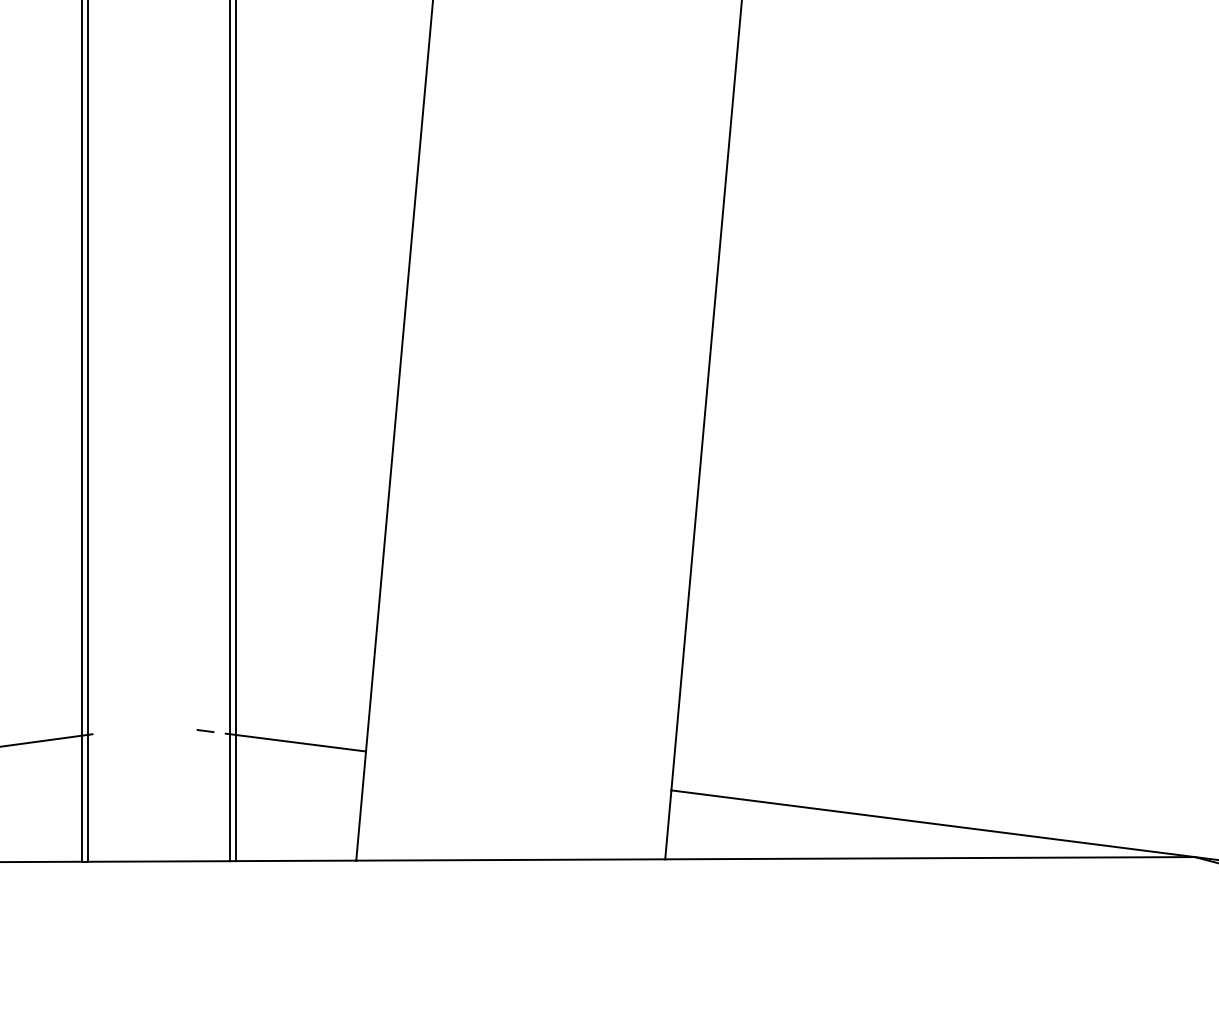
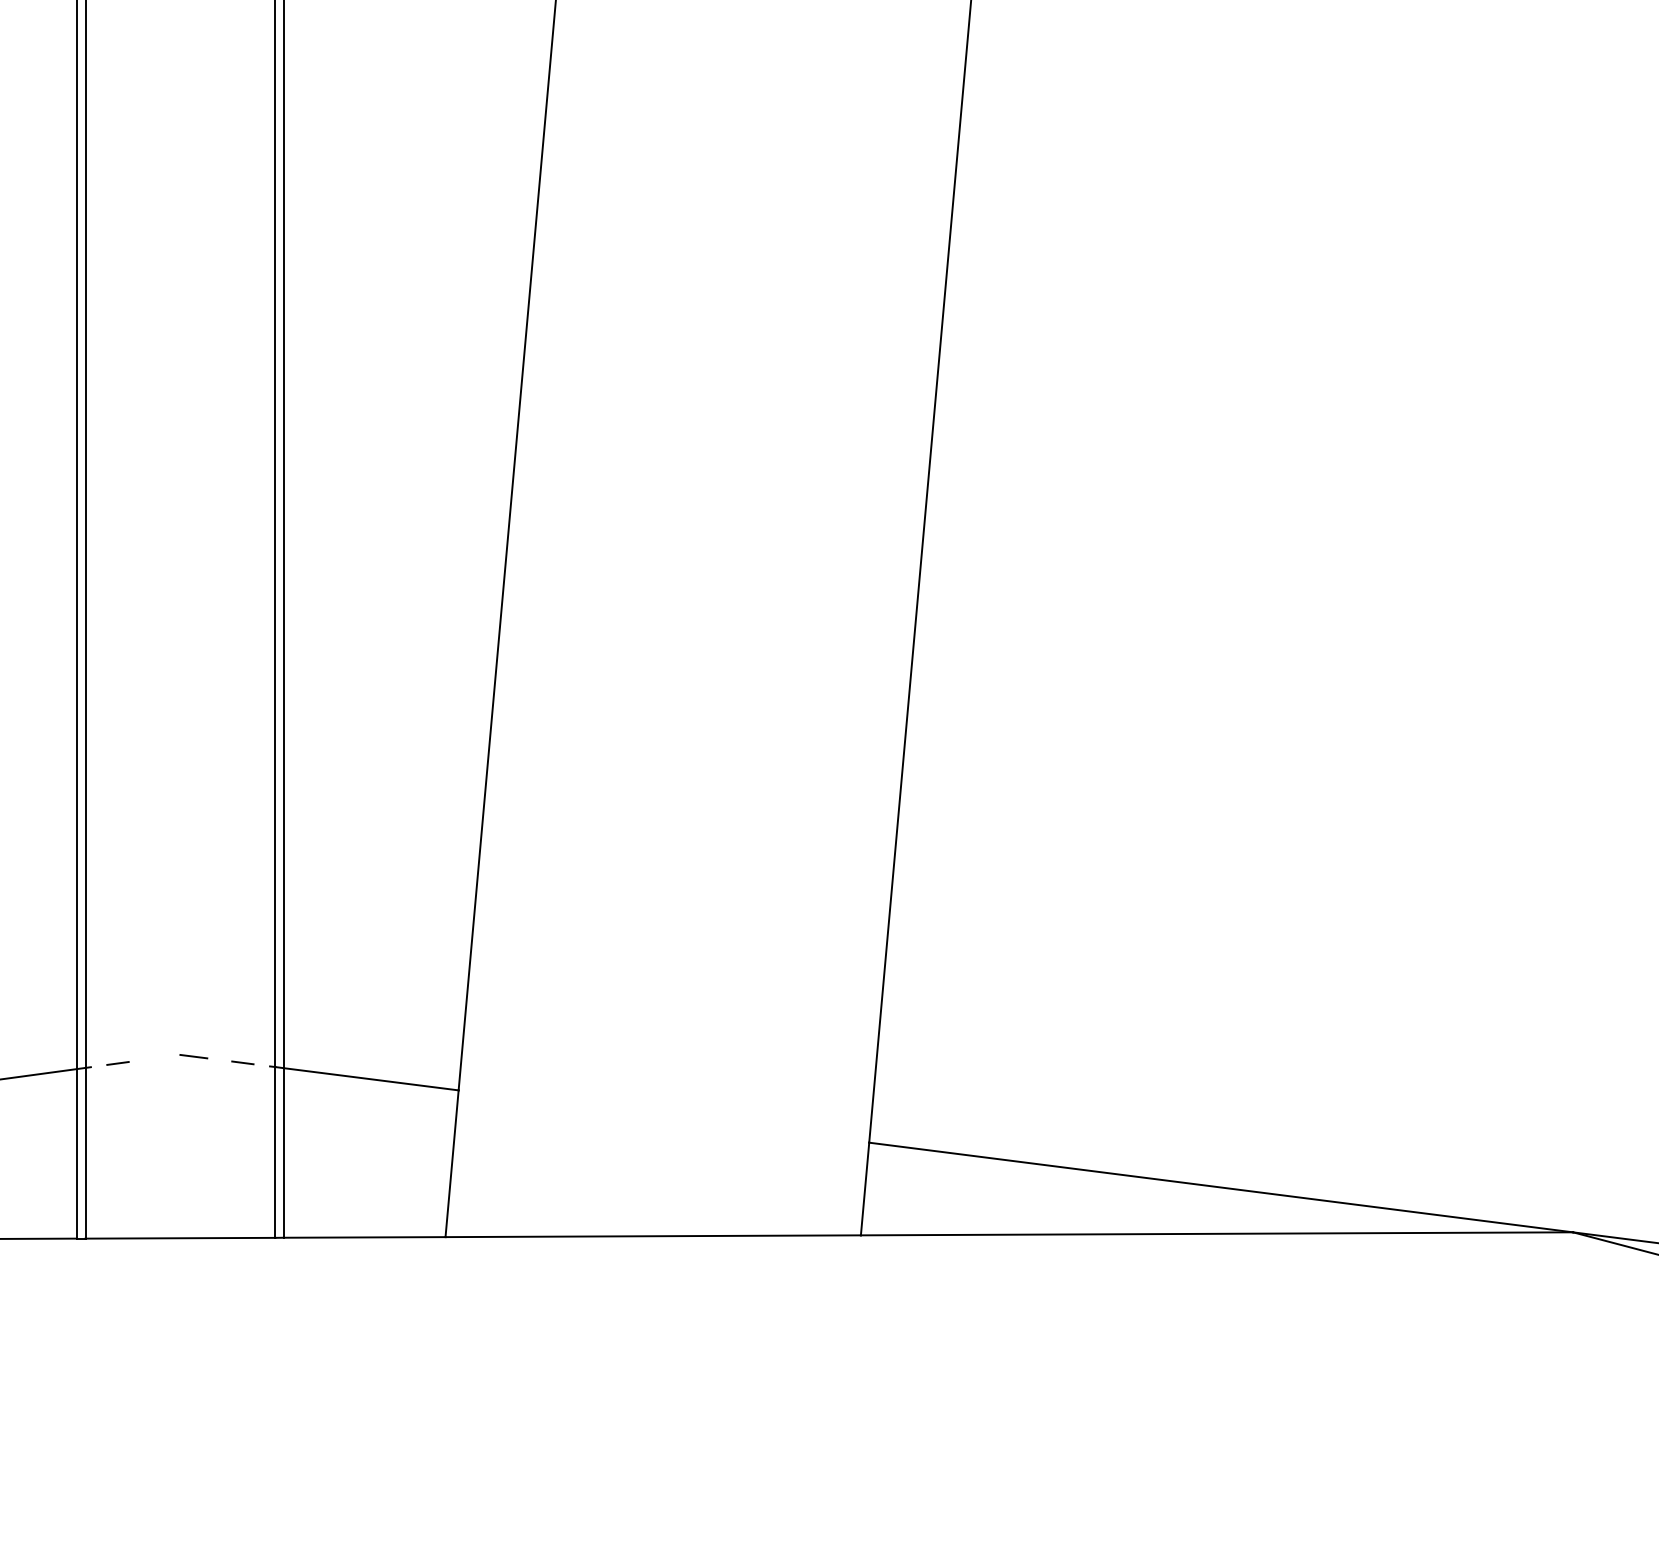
line: (168, 726) -> (193, 1056), added
line: (112, 731) -> (117, 1063), added

